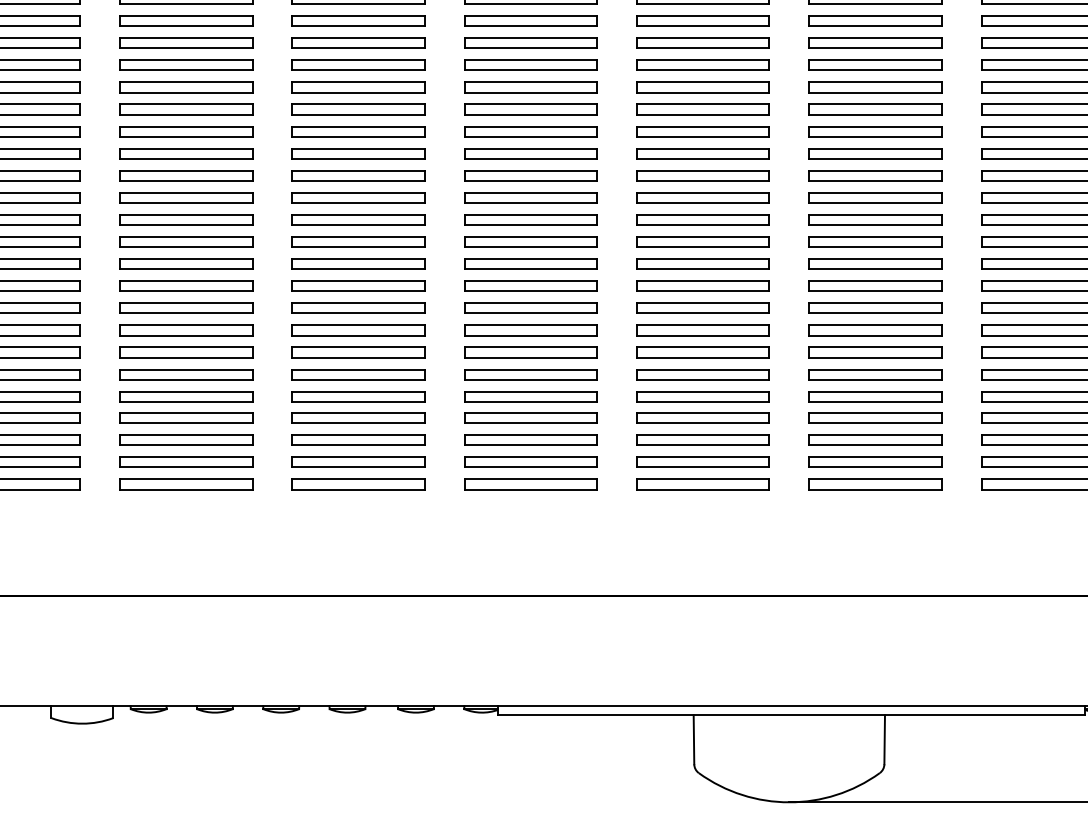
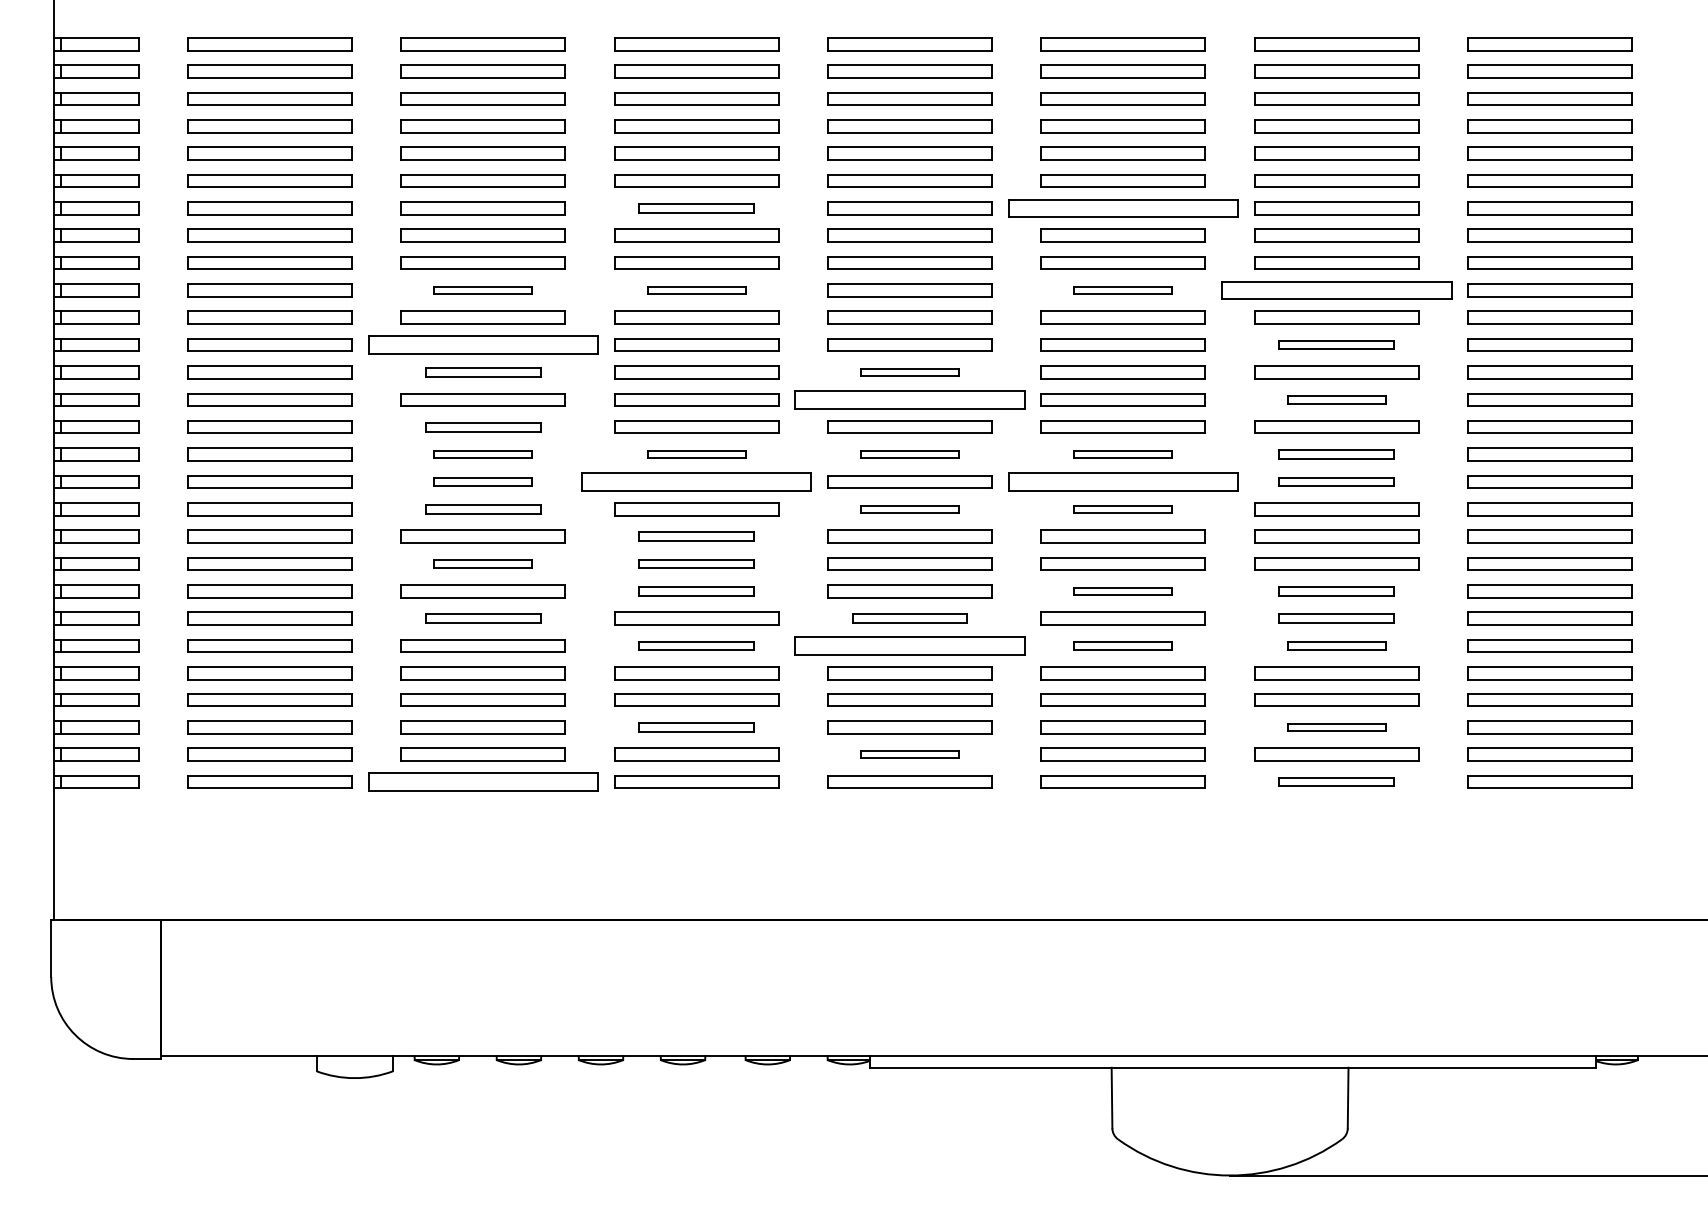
part: (358, 21) -> (696, 208), size x0.7
part: (702, 21) -> (1122, 208), size x1.4
part: (185, 87) -> (482, 290), size x0.6
part: (358, 87) -> (696, 290), size x0.6
part: (702, 87) -> (1122, 290), size x0.6
part: (875, 87) -> (1336, 290), size x1.4
part: (185, 131) -> (482, 344), size x1.4
part: (875, 131) -> (1336, 344), size x0.7
part: (185, 153) -> (482, 372), size x0.7
part: (530, 153) -> (909, 372), size x0.6
part: (530, 175) -> (909, 399), size x1.4
part: (875, 175) -> (1336, 399), size x0.6
part: (185, 197) -> (482, 426), size x0.7
part: (185, 219) -> (482, 454), size x0.6
part: (358, 219) -> (696, 454), size x0.6
part: (530, 219) -> (909, 454), size x0.6
part: (702, 219) -> (1122, 454), size x0.6
part: (875, 219) -> (1336, 454), size x0.7
part: (185, 241) -> (482, 481), size x0.6
part: (358, 241) -> (696, 481), size x1.4
part: (702, 241) -> (1122, 481), size x1.4
part: (875, 241) -> (1336, 481), size x0.7
part: (185, 264) -> (482, 509), size x0.7
part: (530, 264) -> (909, 509), size x0.6
part: (702, 264) -> (1122, 509), size x0.6
part: (358, 286) -> (696, 536), size x0.7
part: (185, 308) -> (482, 563), size x0.6
part: (358, 308) -> (696, 563), size x0.7
part: (358, 330) -> (696, 591), size x0.7
part: (702, 330) -> (1122, 591), size x0.6
part: (875, 330) -> (1336, 591), size x0.7
part: (185, 352) -> (482, 618), size x0.7
part: (530, 352) -> (909, 618), size x0.7
part: (875, 352) -> (1336, 618), size x0.7
part: (358, 374) -> (696, 645), size x0.7
part: (530, 374) -> (909, 645), size x1.4
part: (702, 374) -> (1122, 645), size x0.6
part: (875, 374) -> (1336, 645), size x0.6
part: (358, 440) -> (696, 727), size x0.7
part: (875, 440) -> (1336, 727), size x0.6
part: (530, 462) -> (909, 754), size x0.6
part: (185, 484) -> (482, 781), size x1.4
part: (875, 484) -> (1336, 781), size x0.7

